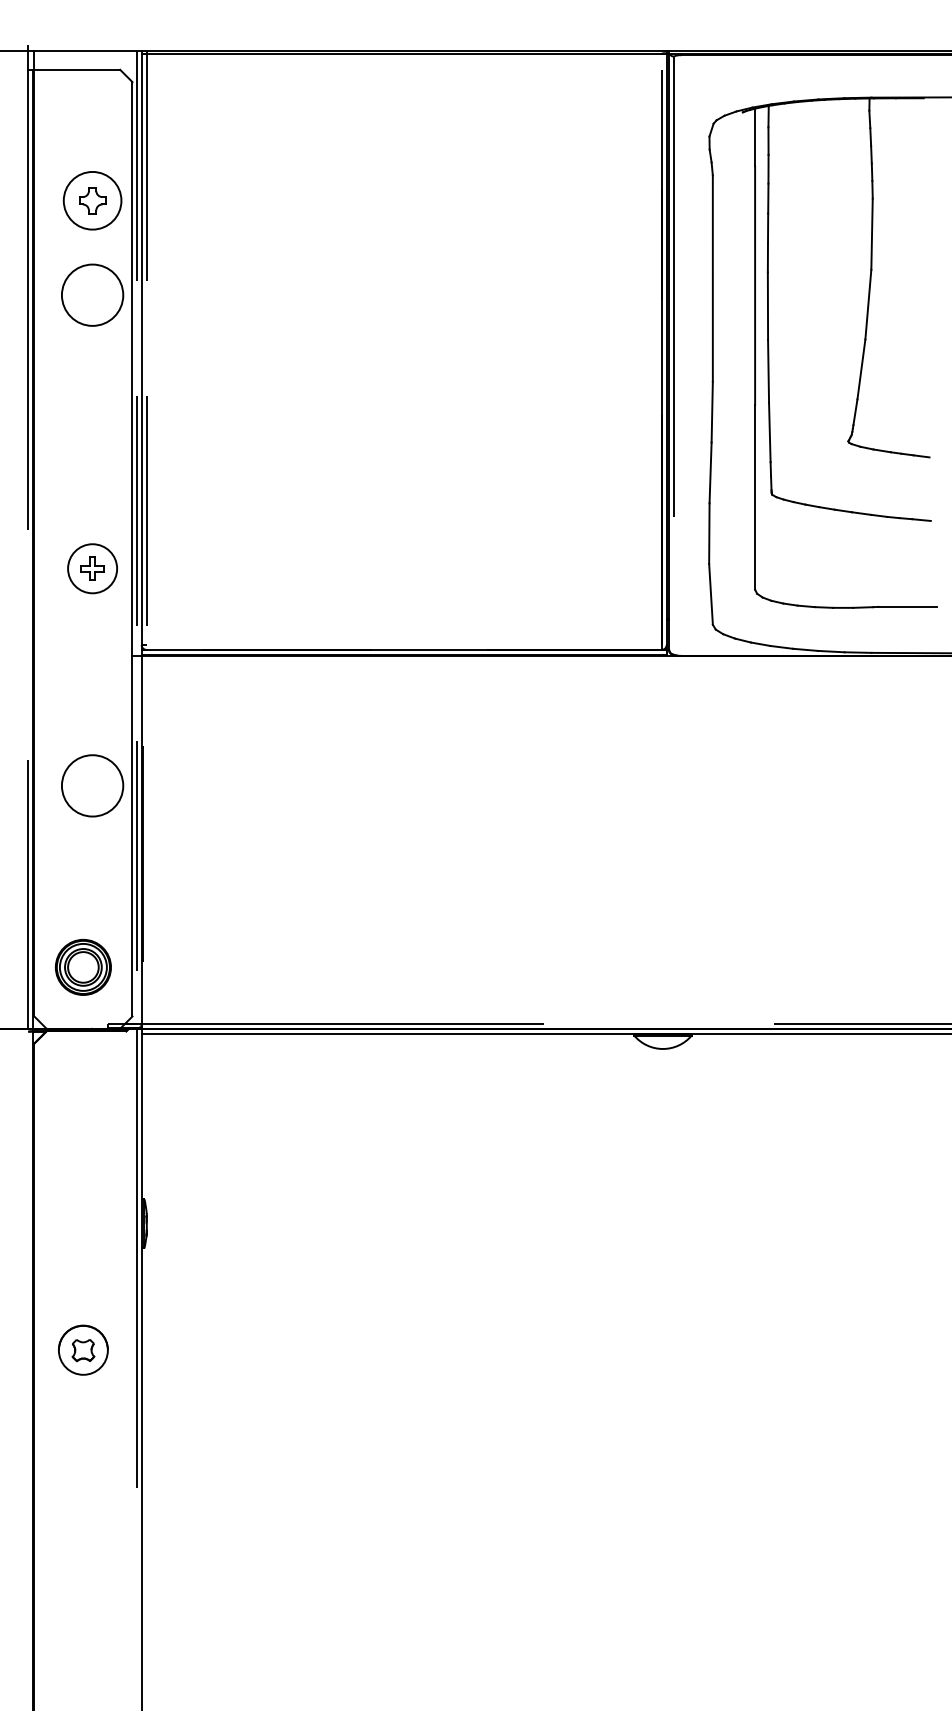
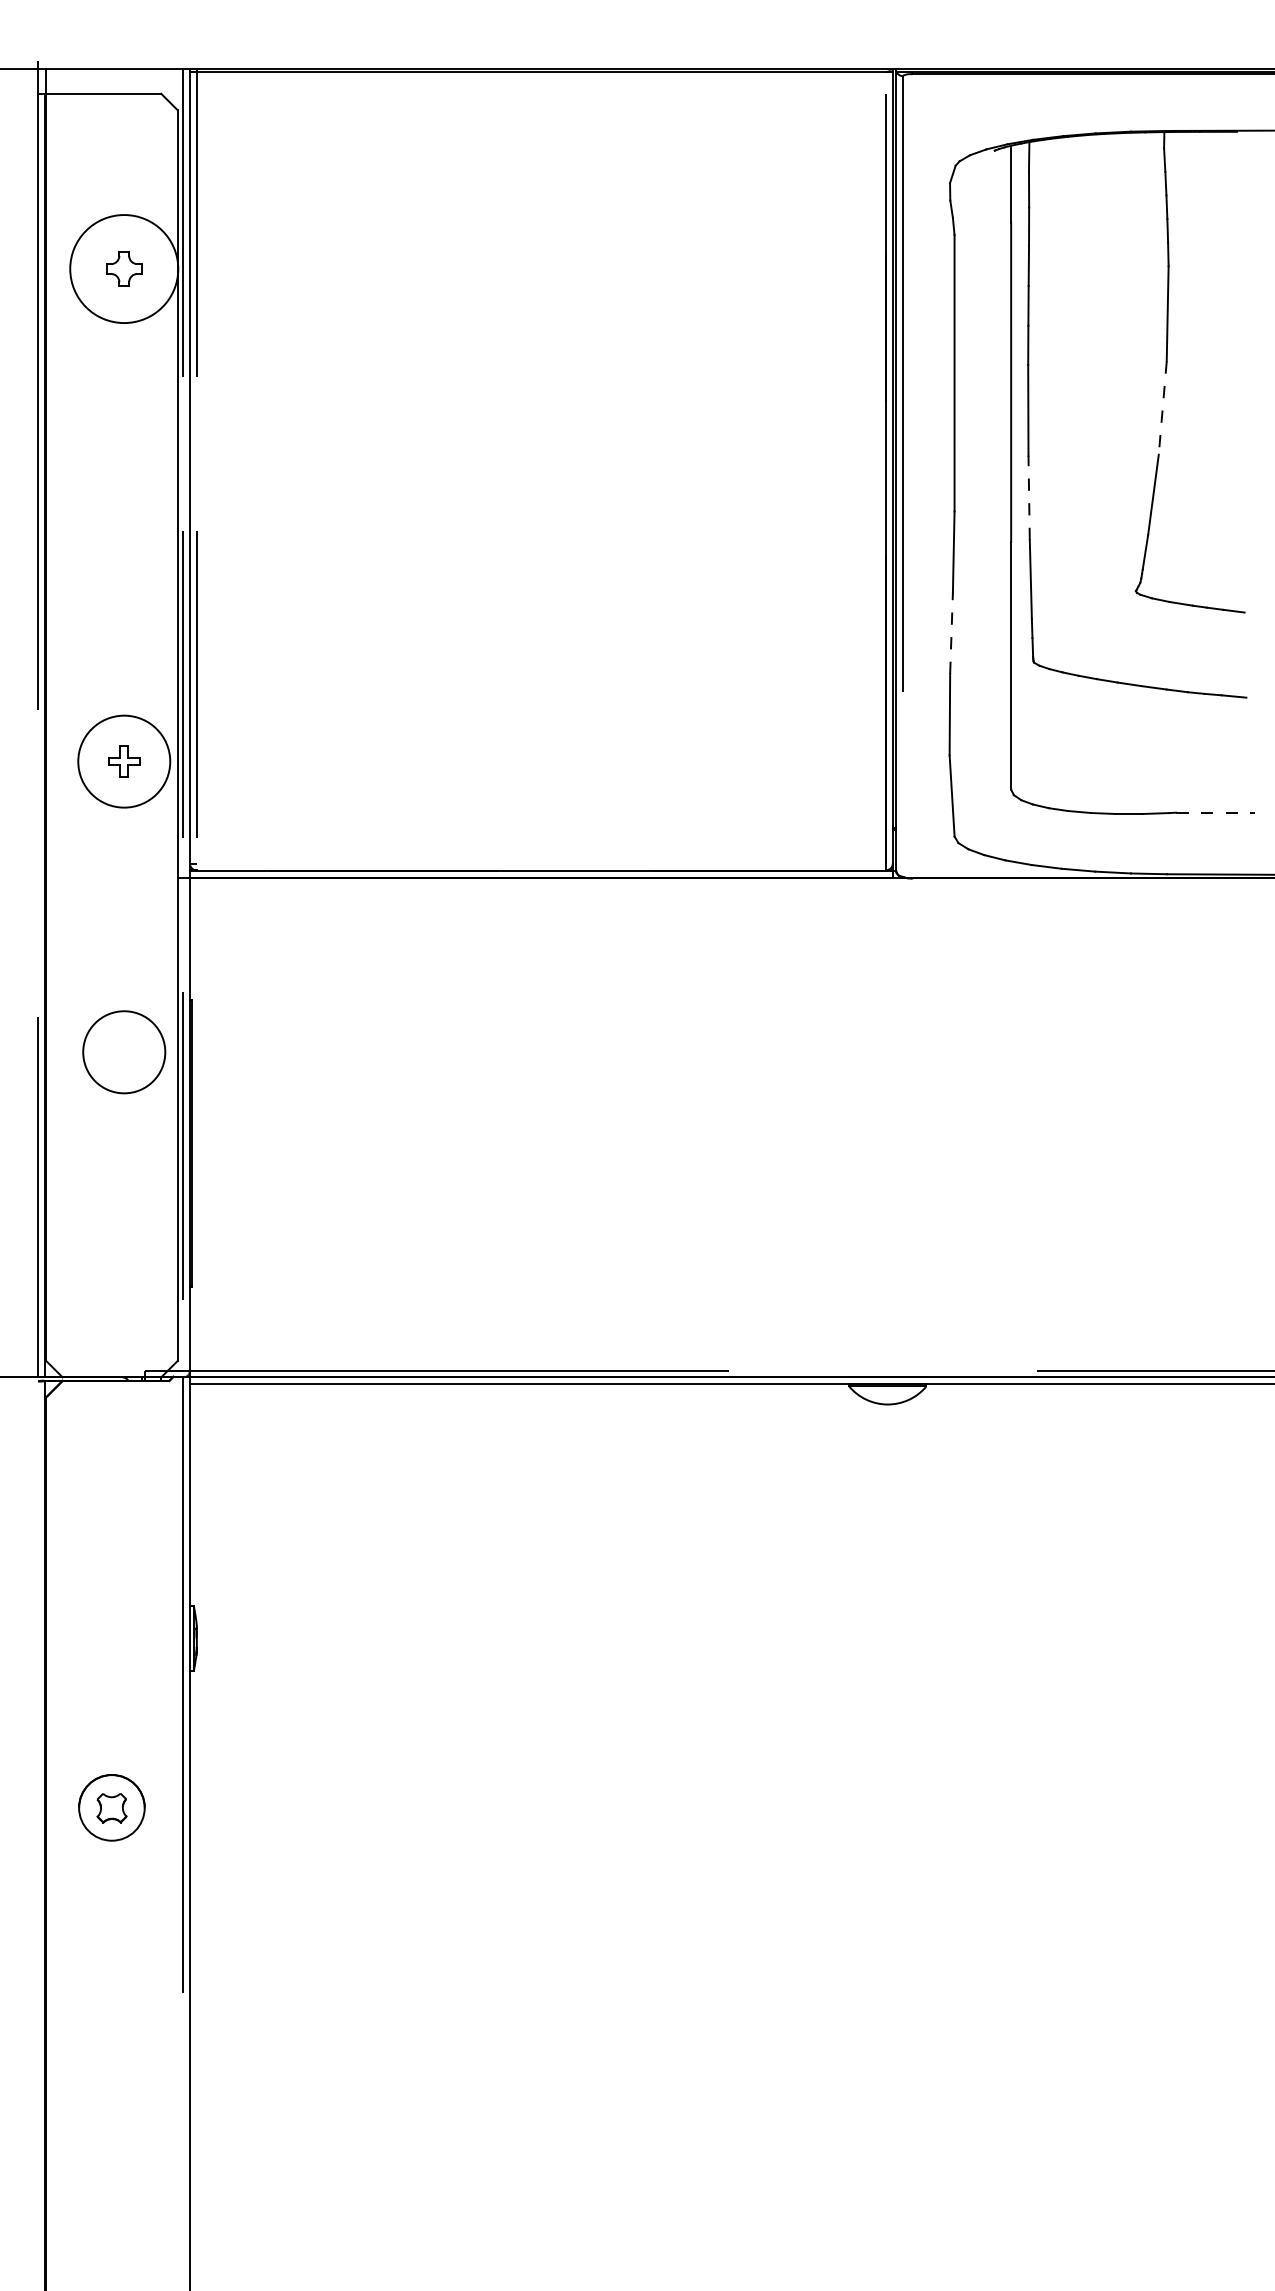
circle: (92, 200) -> (123, 268), size x1.4
circle: (92, 295) -> (124, 395), removed
line: (868, 304) -> (1162, 408), solid -> dashed
line: (768, 371) -> (1029, 497), solid -> dashed
line: (710, 473) -> (951, 633), solid -> dashed
circle: (92, 568) -> (124, 761), size x1.4
line: (908, 606) -> (1216, 812), solid -> dashed
part: (83, 967) -> (111, 1295), removed

